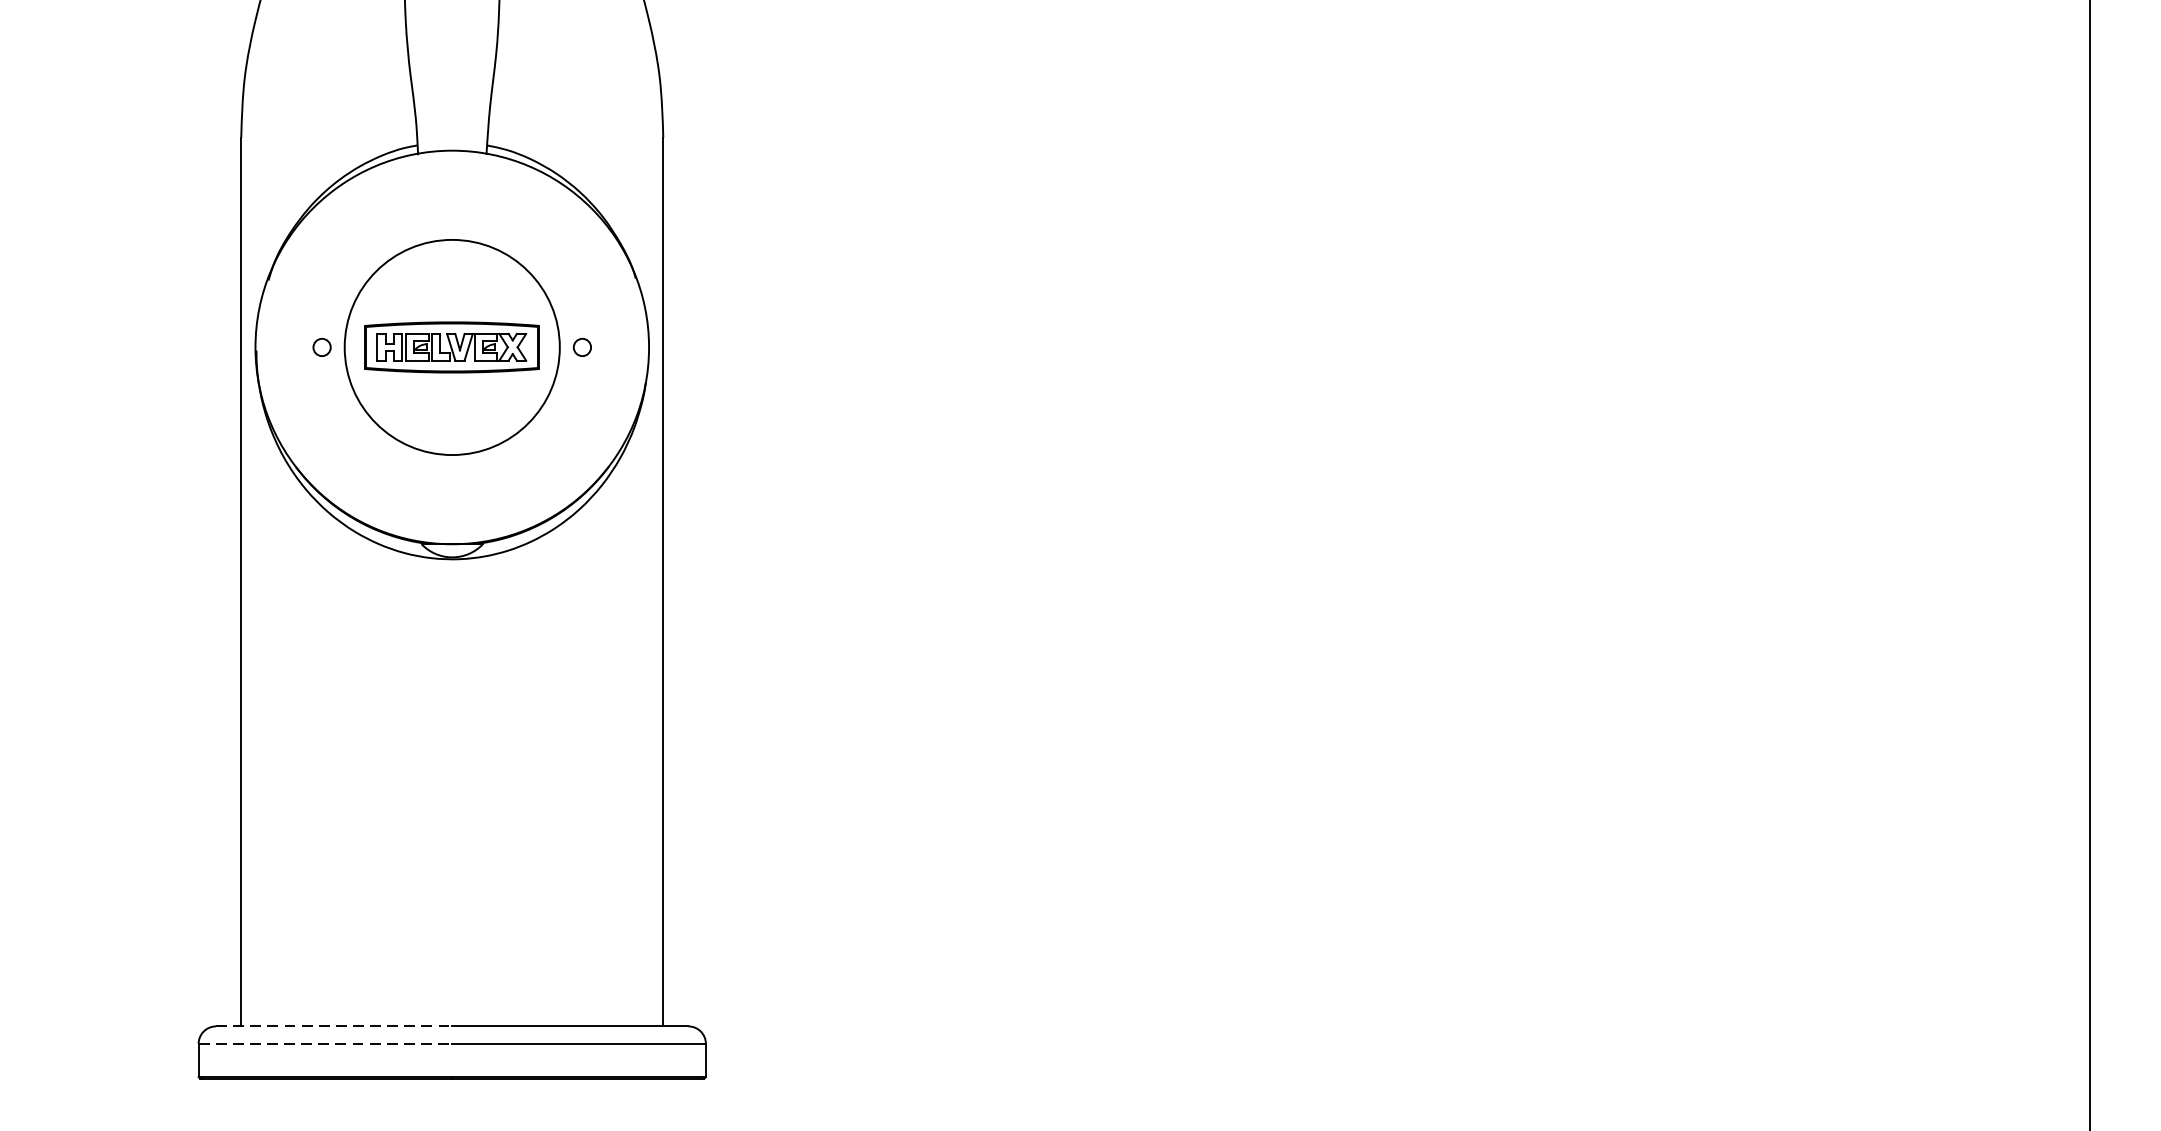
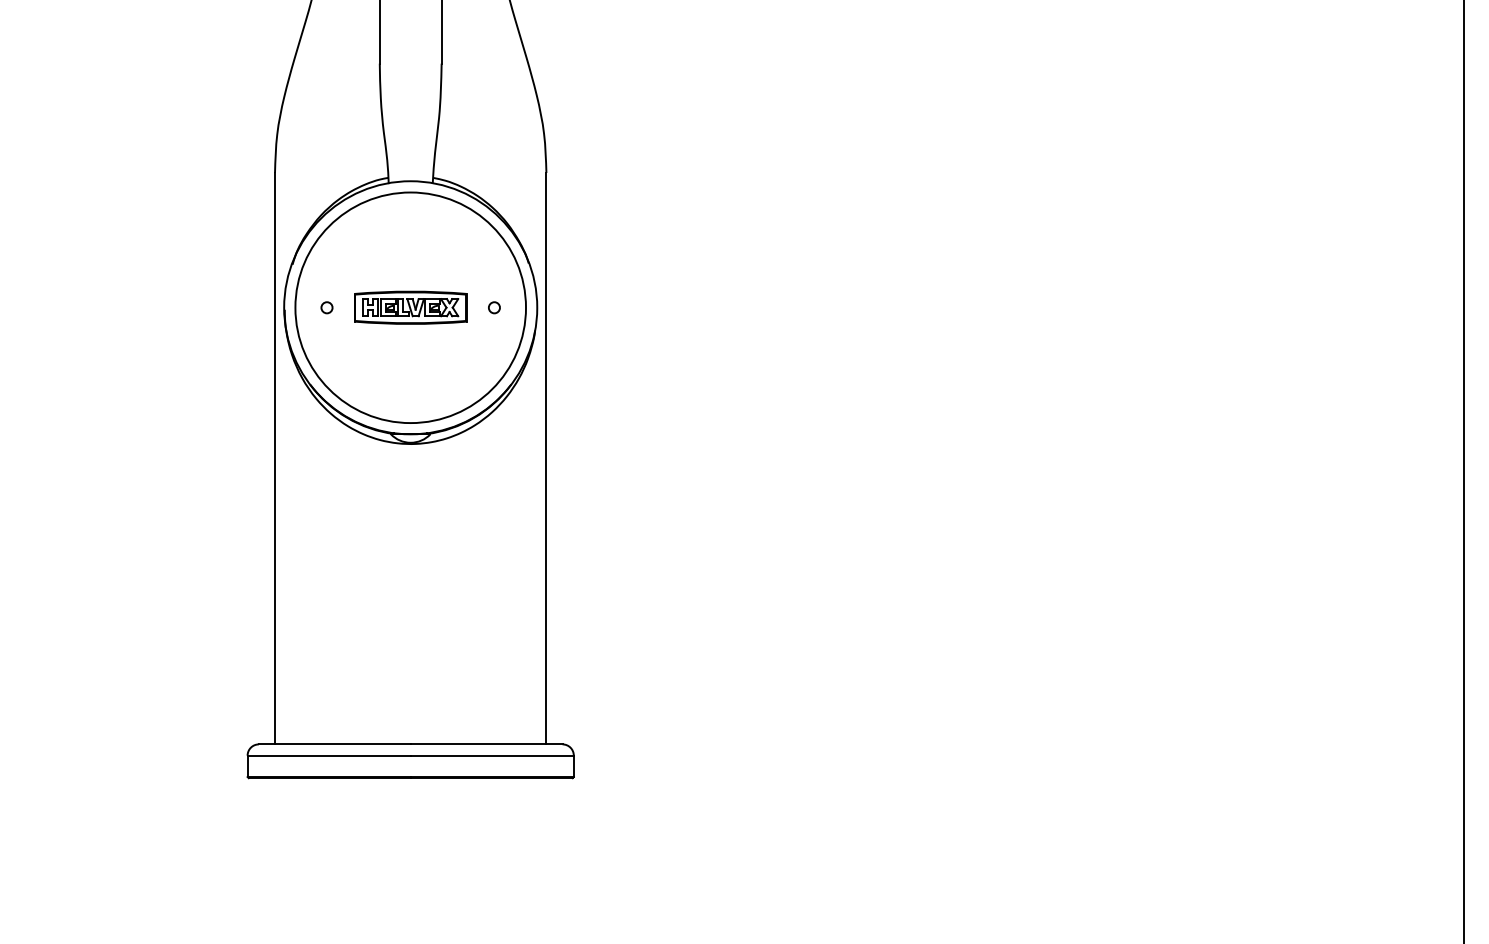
circle: (451, 347) -> (410, 307), size x1.67
line: (333, 1026) -> (334, 744), dashed -> solid
line: (325, 1043) -> (329, 755), dashed -> solid

